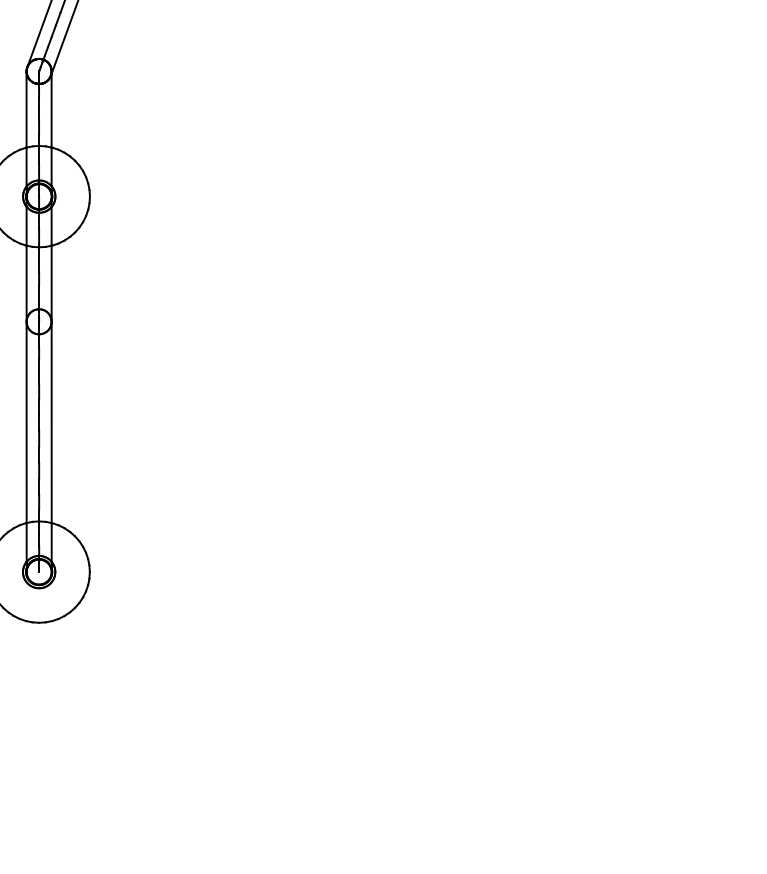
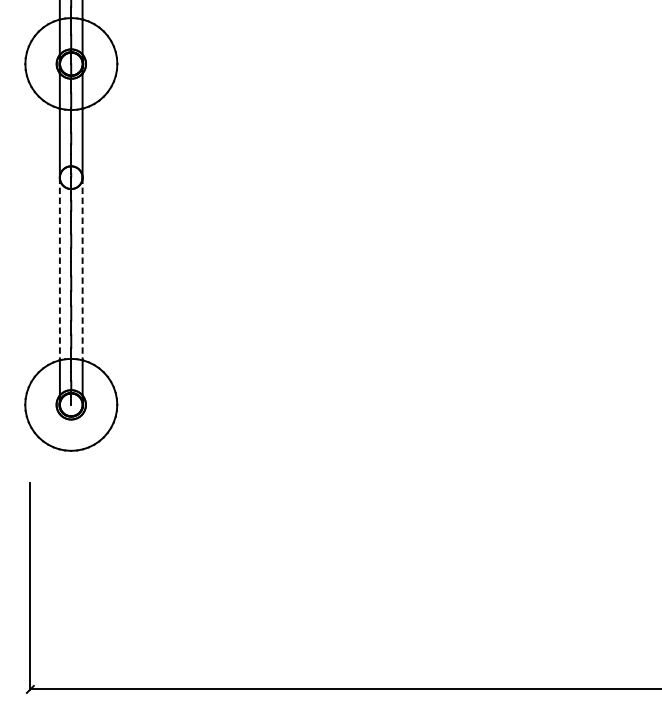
line: (26, 422) -> (59, 269), solid -> dashed
line: (51, 422) -> (82, 269), solid -> dashed

